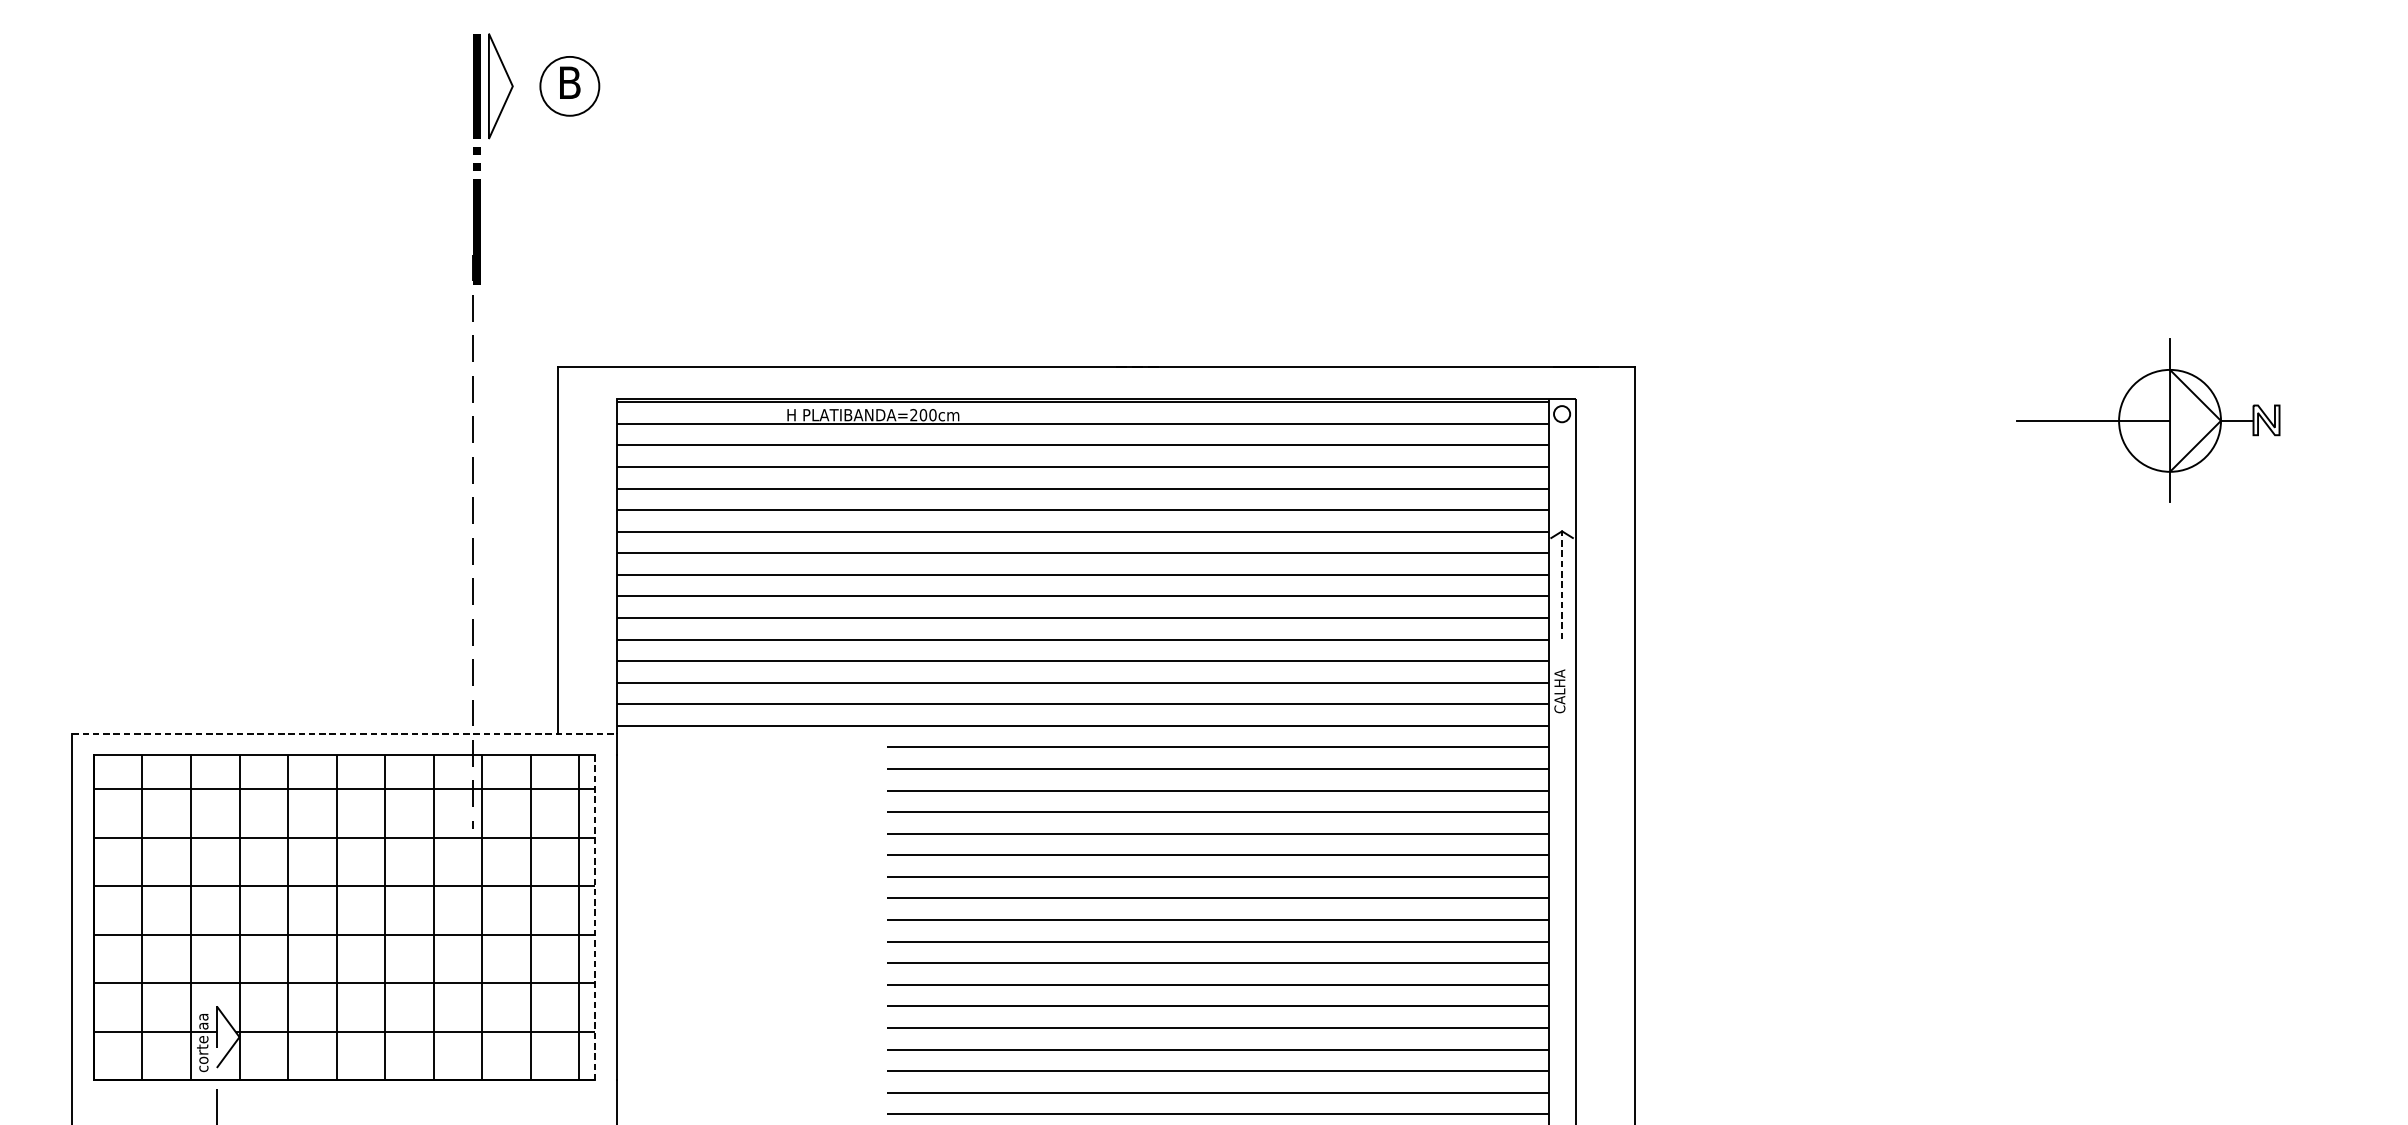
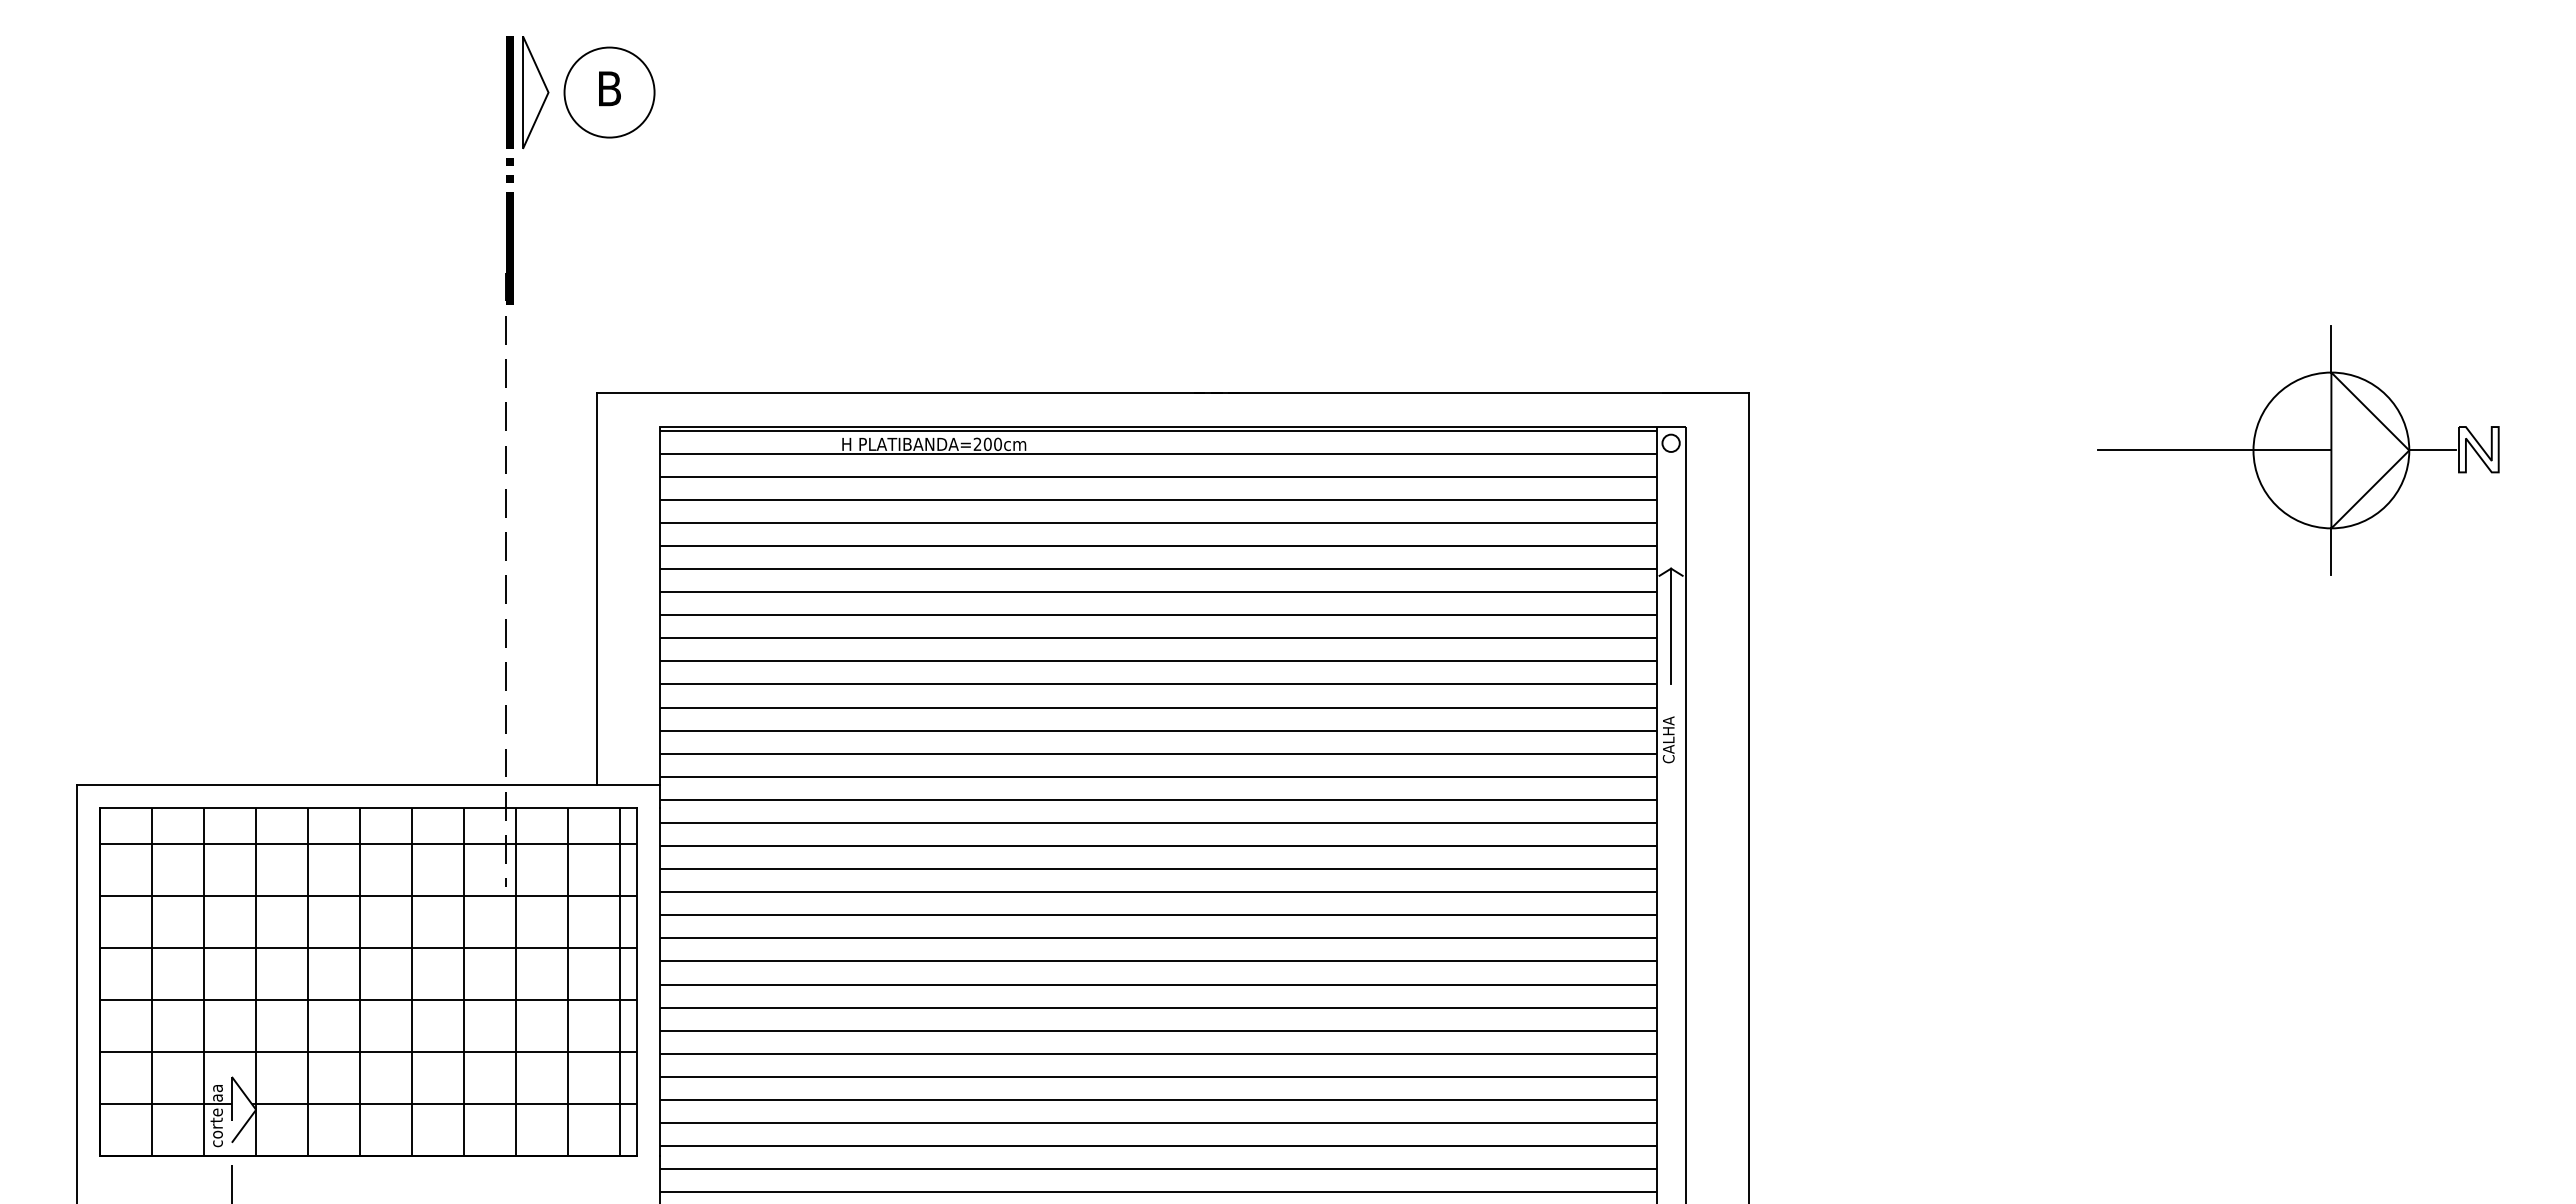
circle: (569, 86) -> (609, 92), size x1.43
part: (2148, 420) -> (2298, 450), size x1.43
line: (1562, 585) -> (1671, 626), dashed -> solid
line: (345, 733) -> (369, 784), dashed -> solid
line: (595, 917) -> (636, 981), dashed -> solid
hatch: (751, 930) -> (803, 995), added

